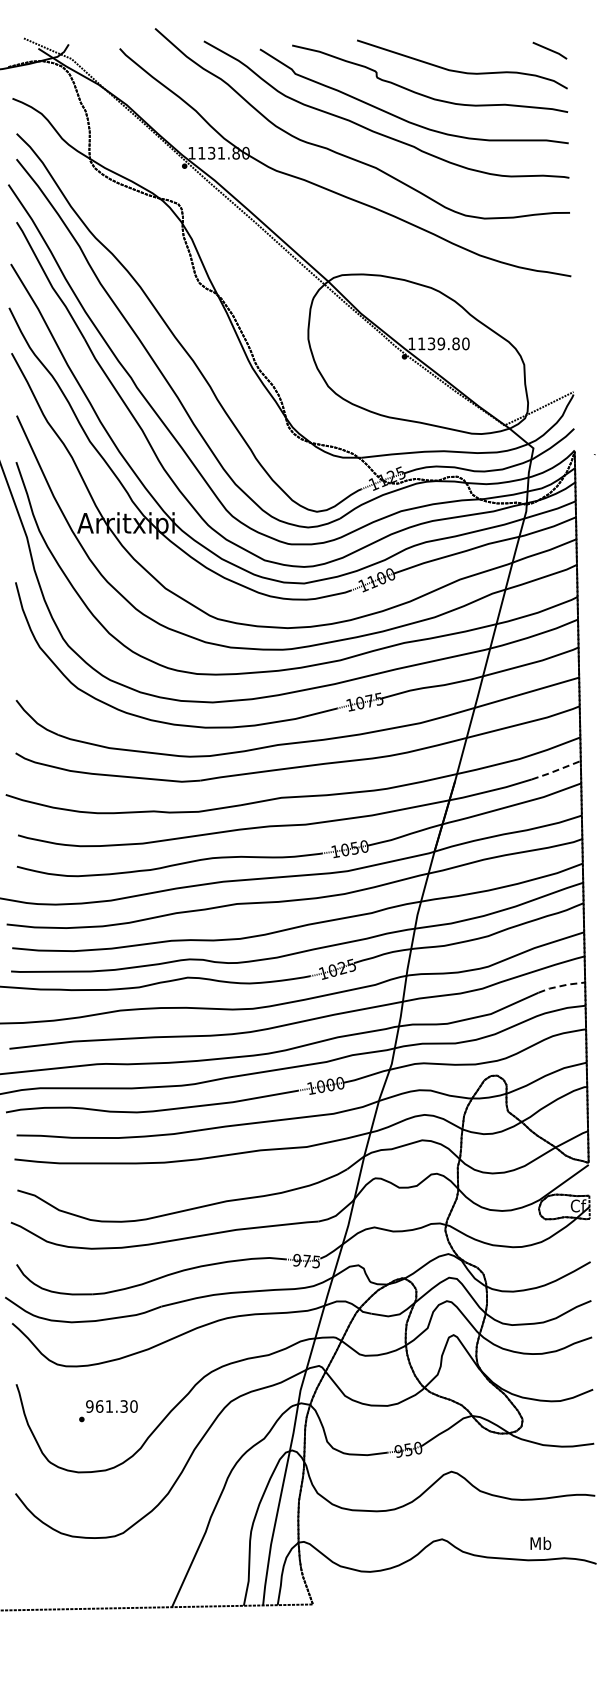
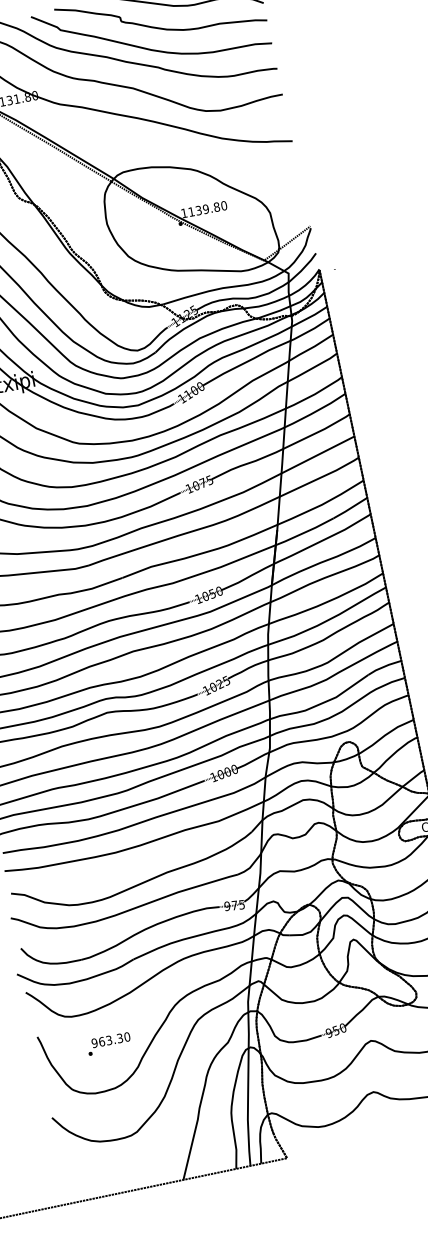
line: (556, 770) -> (350, 508), dashed -> solid
line: (561, 986) -> (384, 667), dashed -> solid
text: (109, 1406) -> (109, 1040), 961.30 -> 963.30

